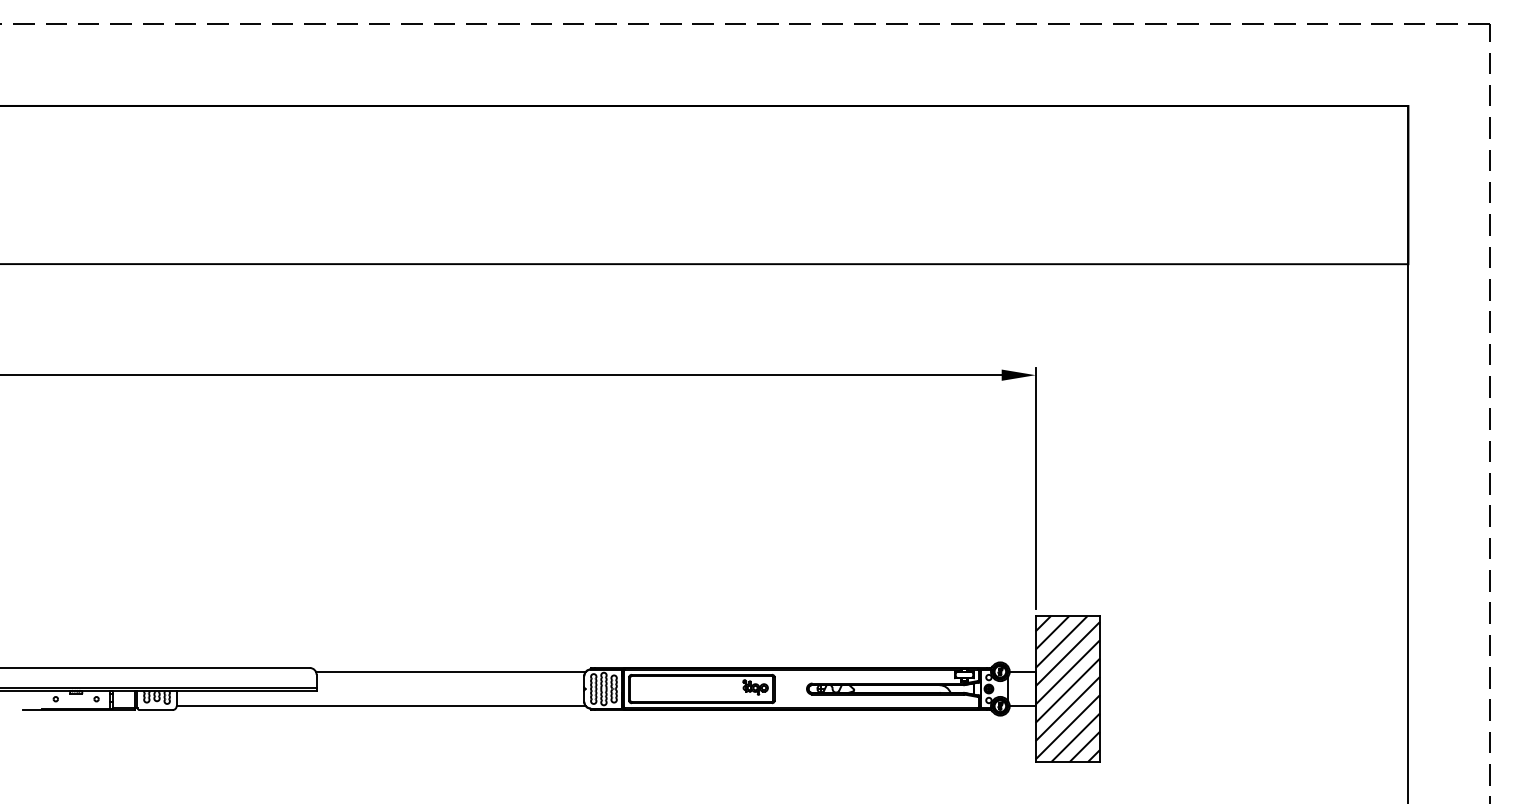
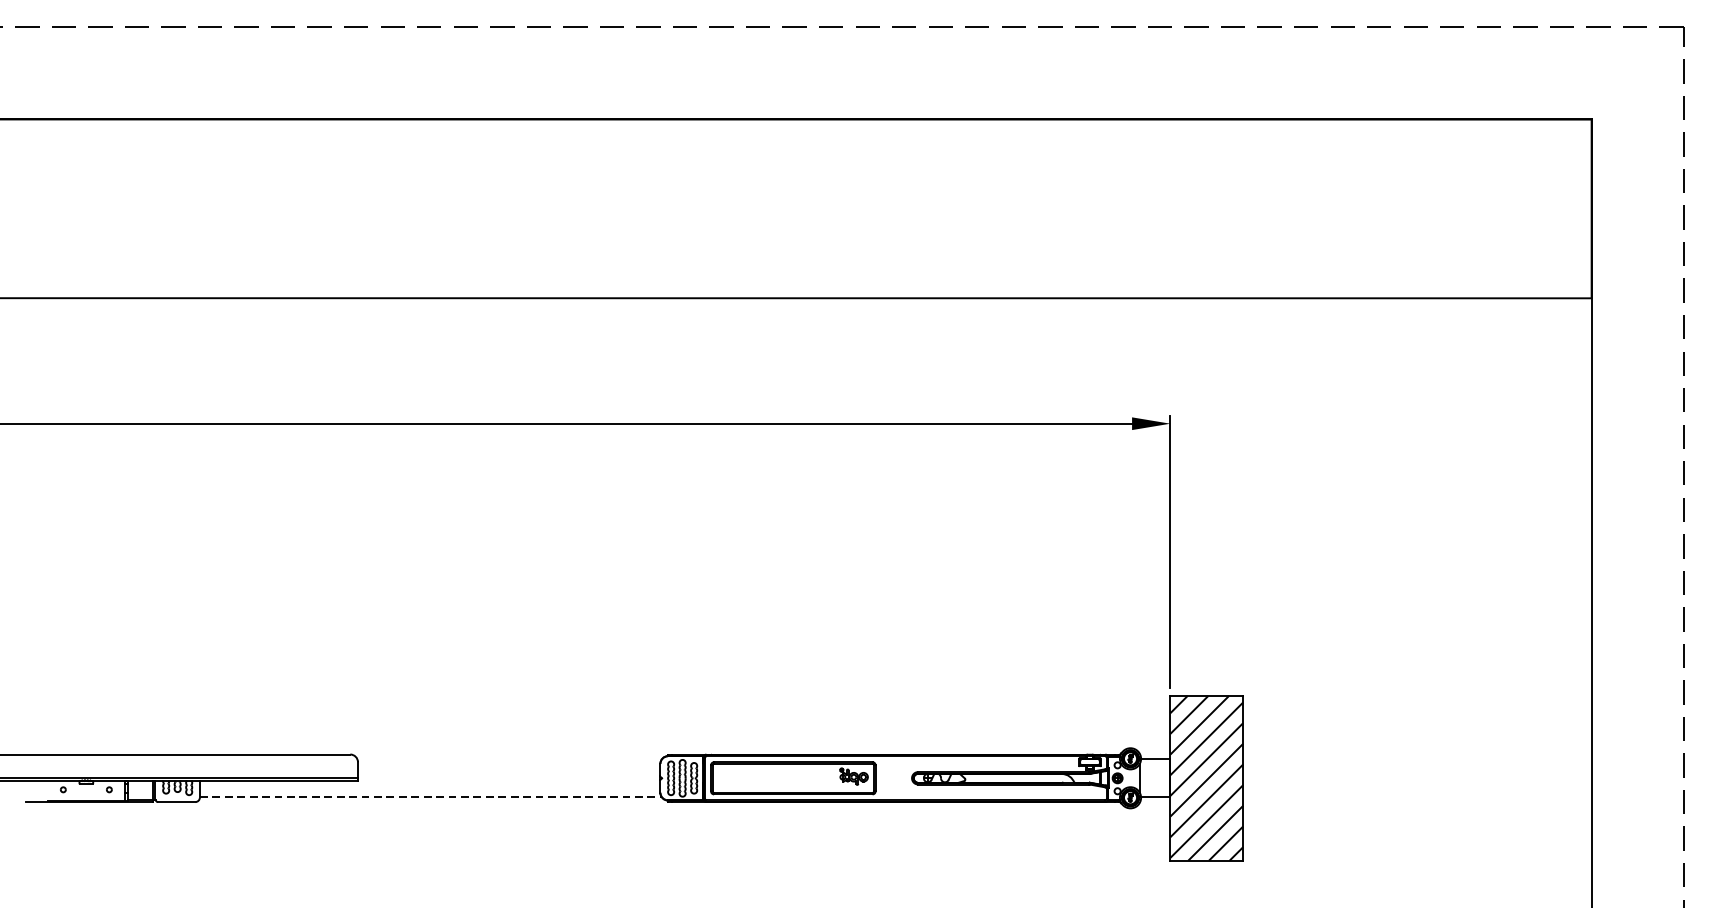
line: (450, 672) -> (509, 759), removed
line: (381, 706) -> (431, 798), solid -> dashed

